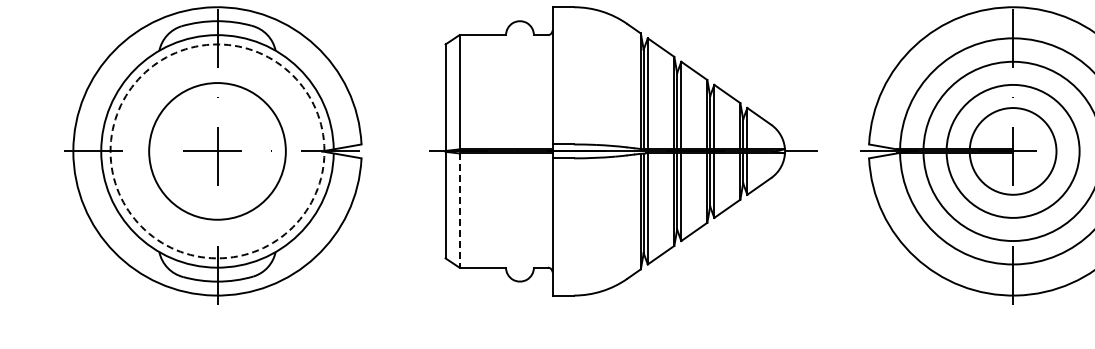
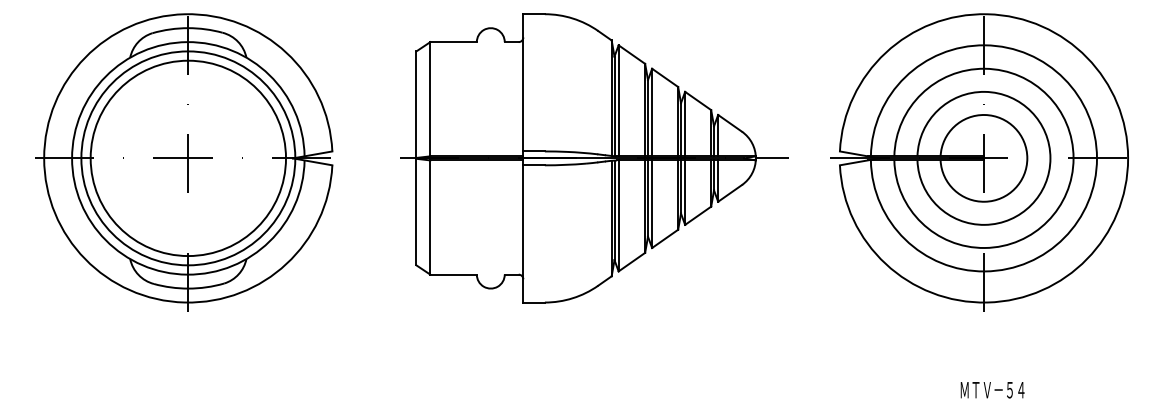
arc: (110, 151) -> (81, 158), dashed -> solid
circle: (217, 151) -> (188, 158), size x1.43
line: (459, 211) -> (430, 218), dashed -> solid

